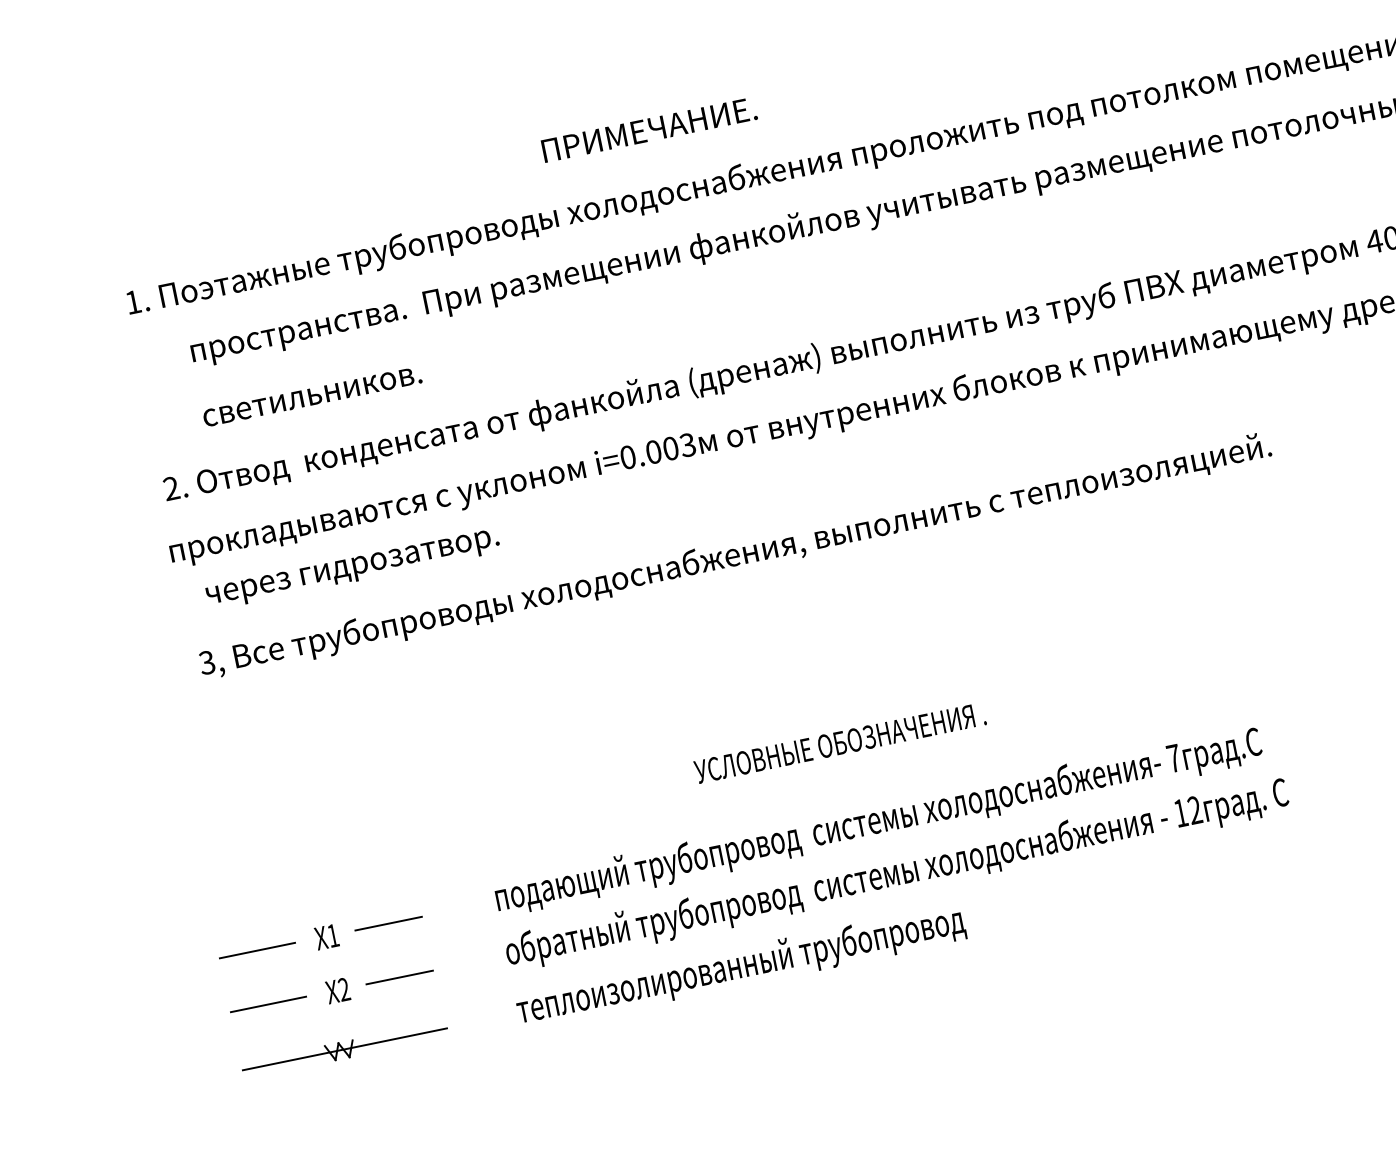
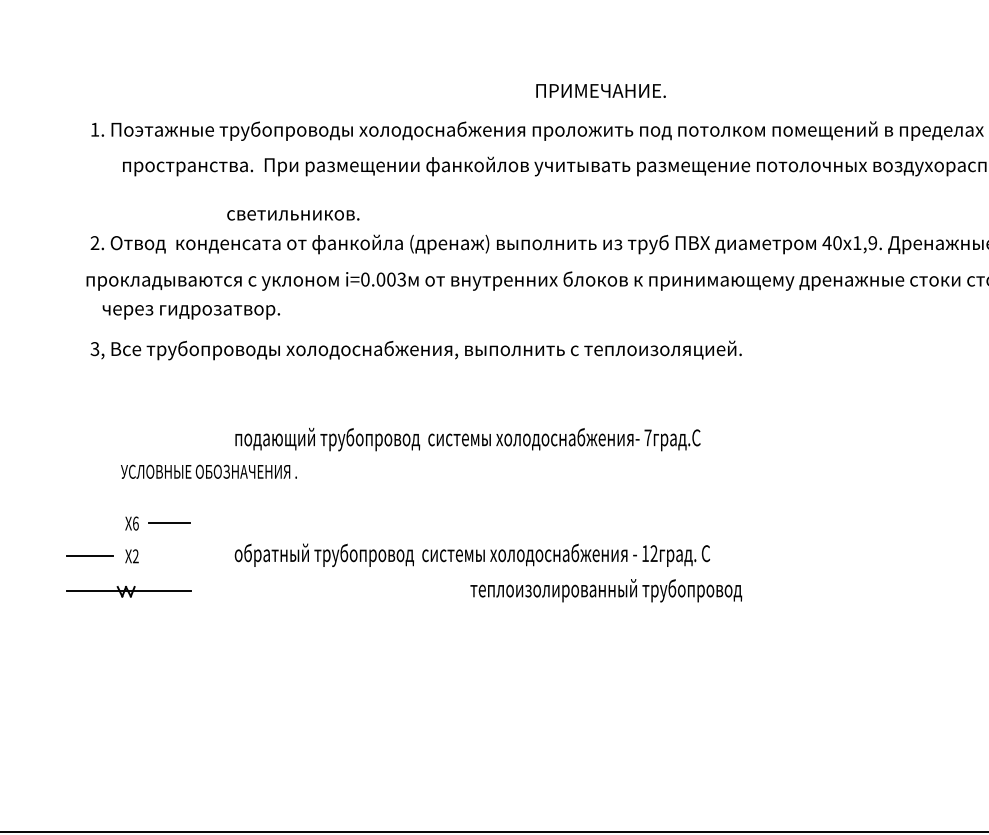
text: (648, 129) -> (600, 90), moved
text: (312, 396) -> (293, 215), moved
text: (839, 742) -> (208, 471), moved
text: (877, 822) -> (467, 439), moved
text: (332, 935) -> (135, 523), 1 -> 6
line: (257, 951) -> (89, 523), removed
text: (741, 966) -> (606, 590), moved
line: (399, 976) -> (169, 555), removed

